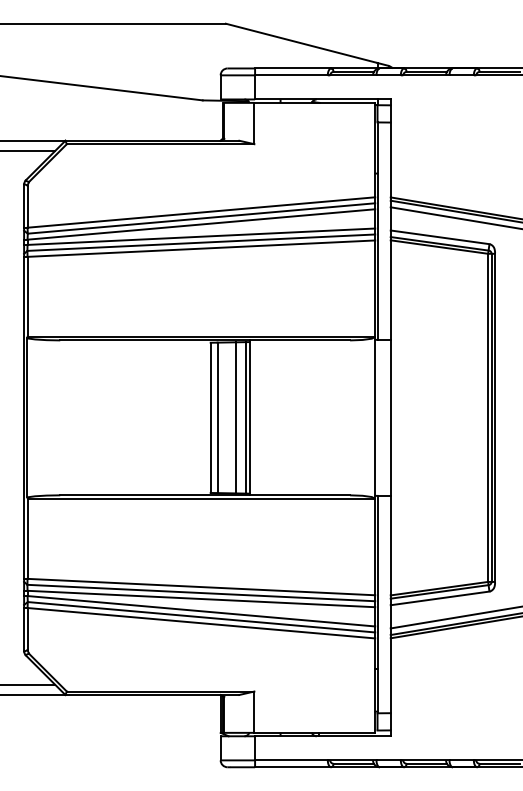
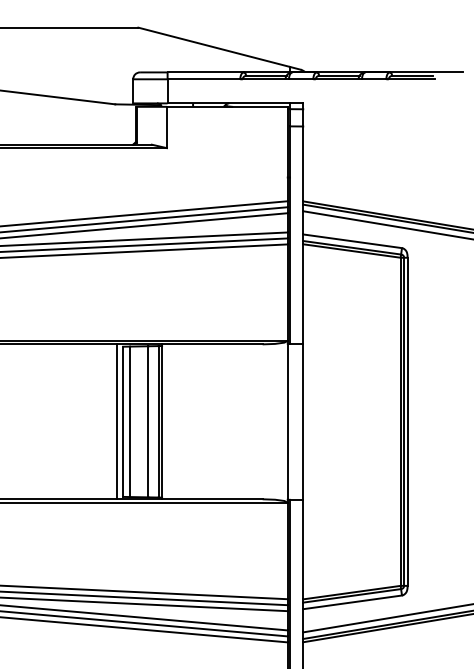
line: (204, 417) -> (117, 421), added

